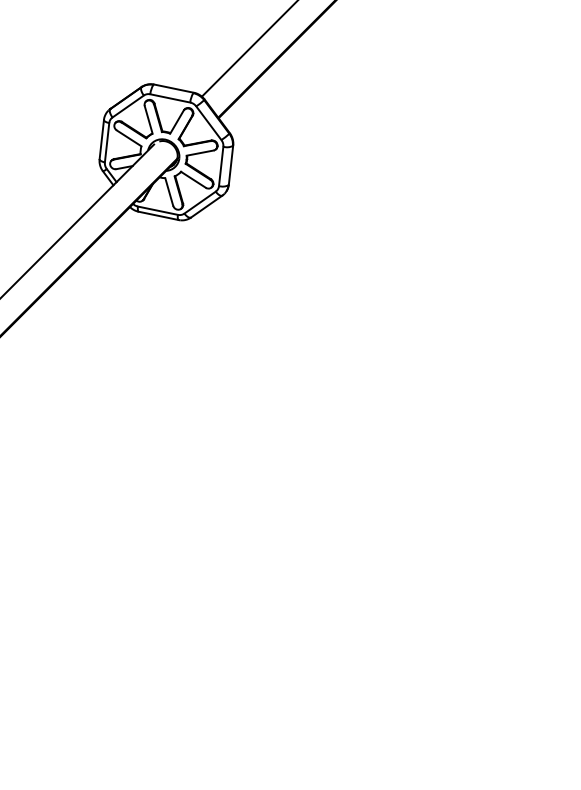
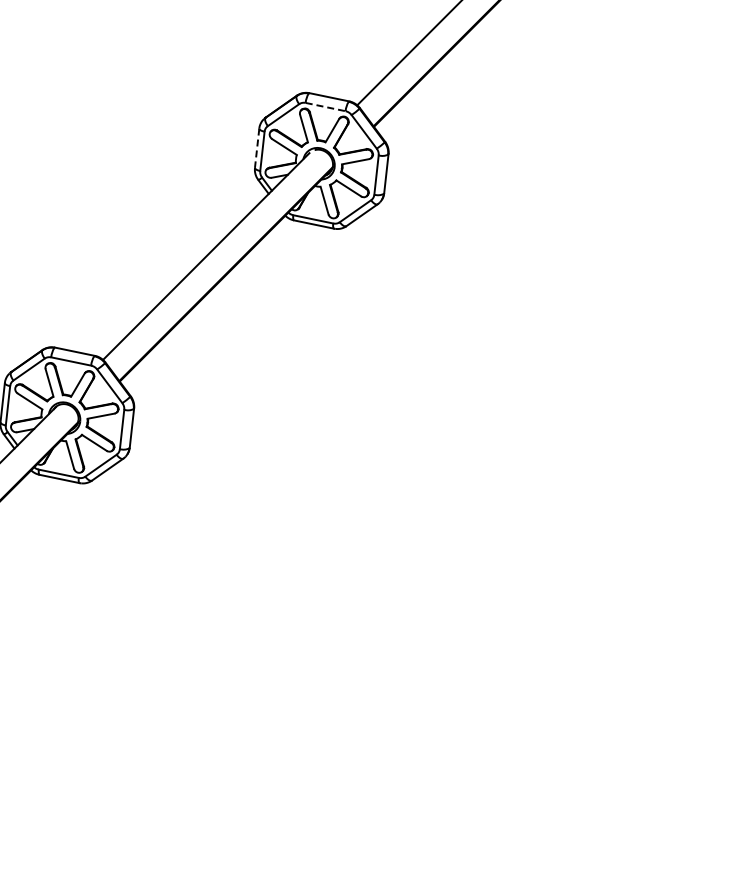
line: (171, 98) -> (326, 107), solid -> dashed
line: (102, 139) -> (257, 148), solid -> dashed

